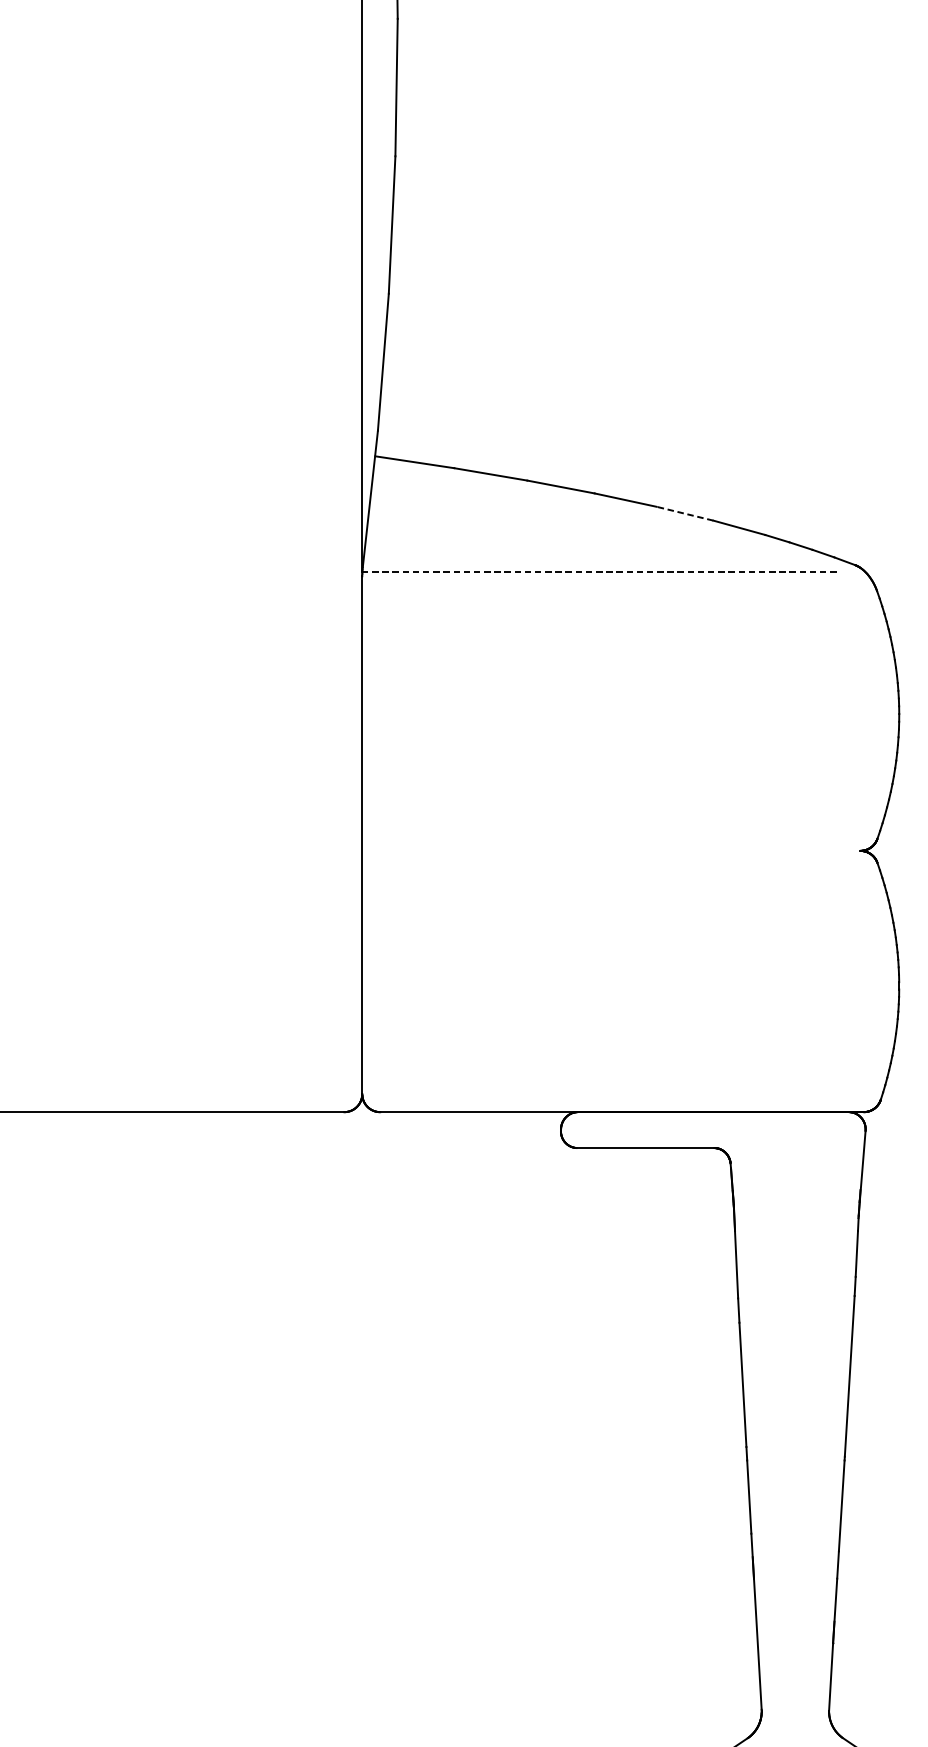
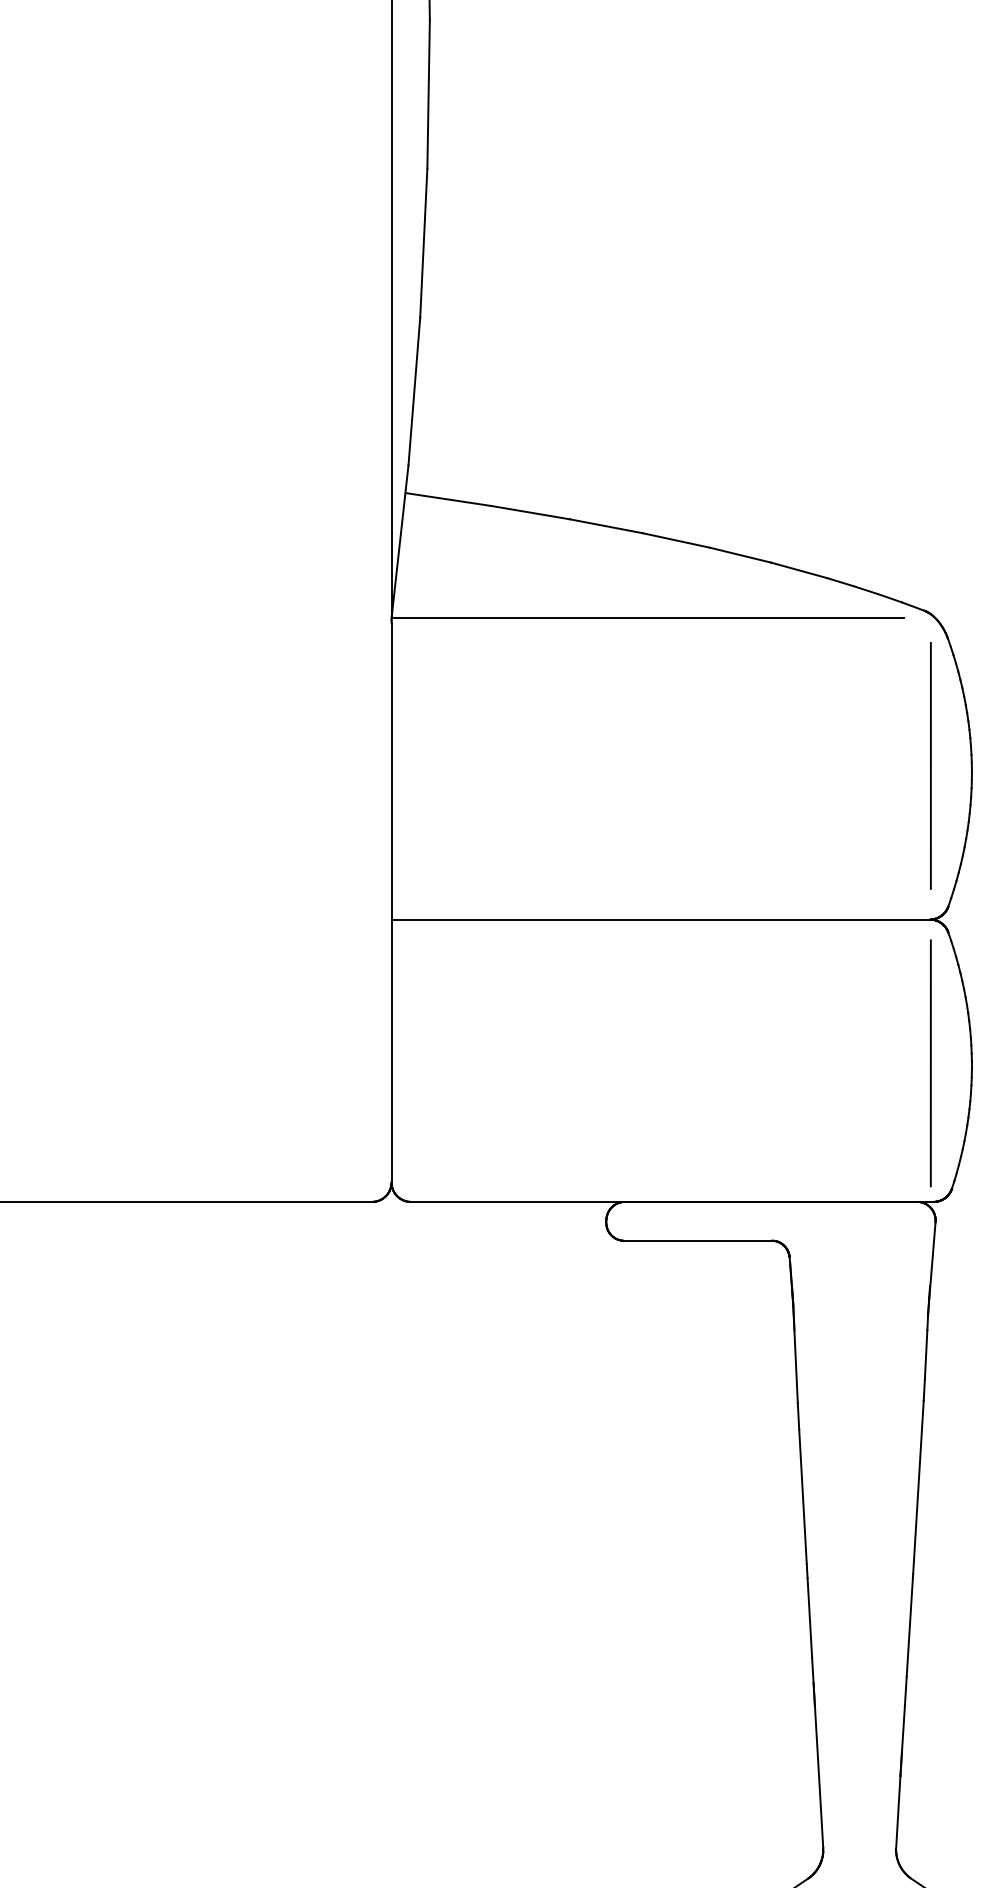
line: (685, 514) -> (740, 555), dashed -> solid
line: (599, 571) -> (647, 617), dashed -> solid
line: (860, 708) -> (930, 765), added
line: (611, 850) -> (660, 919), added
line: (860, 984) -> (930, 1063), added

